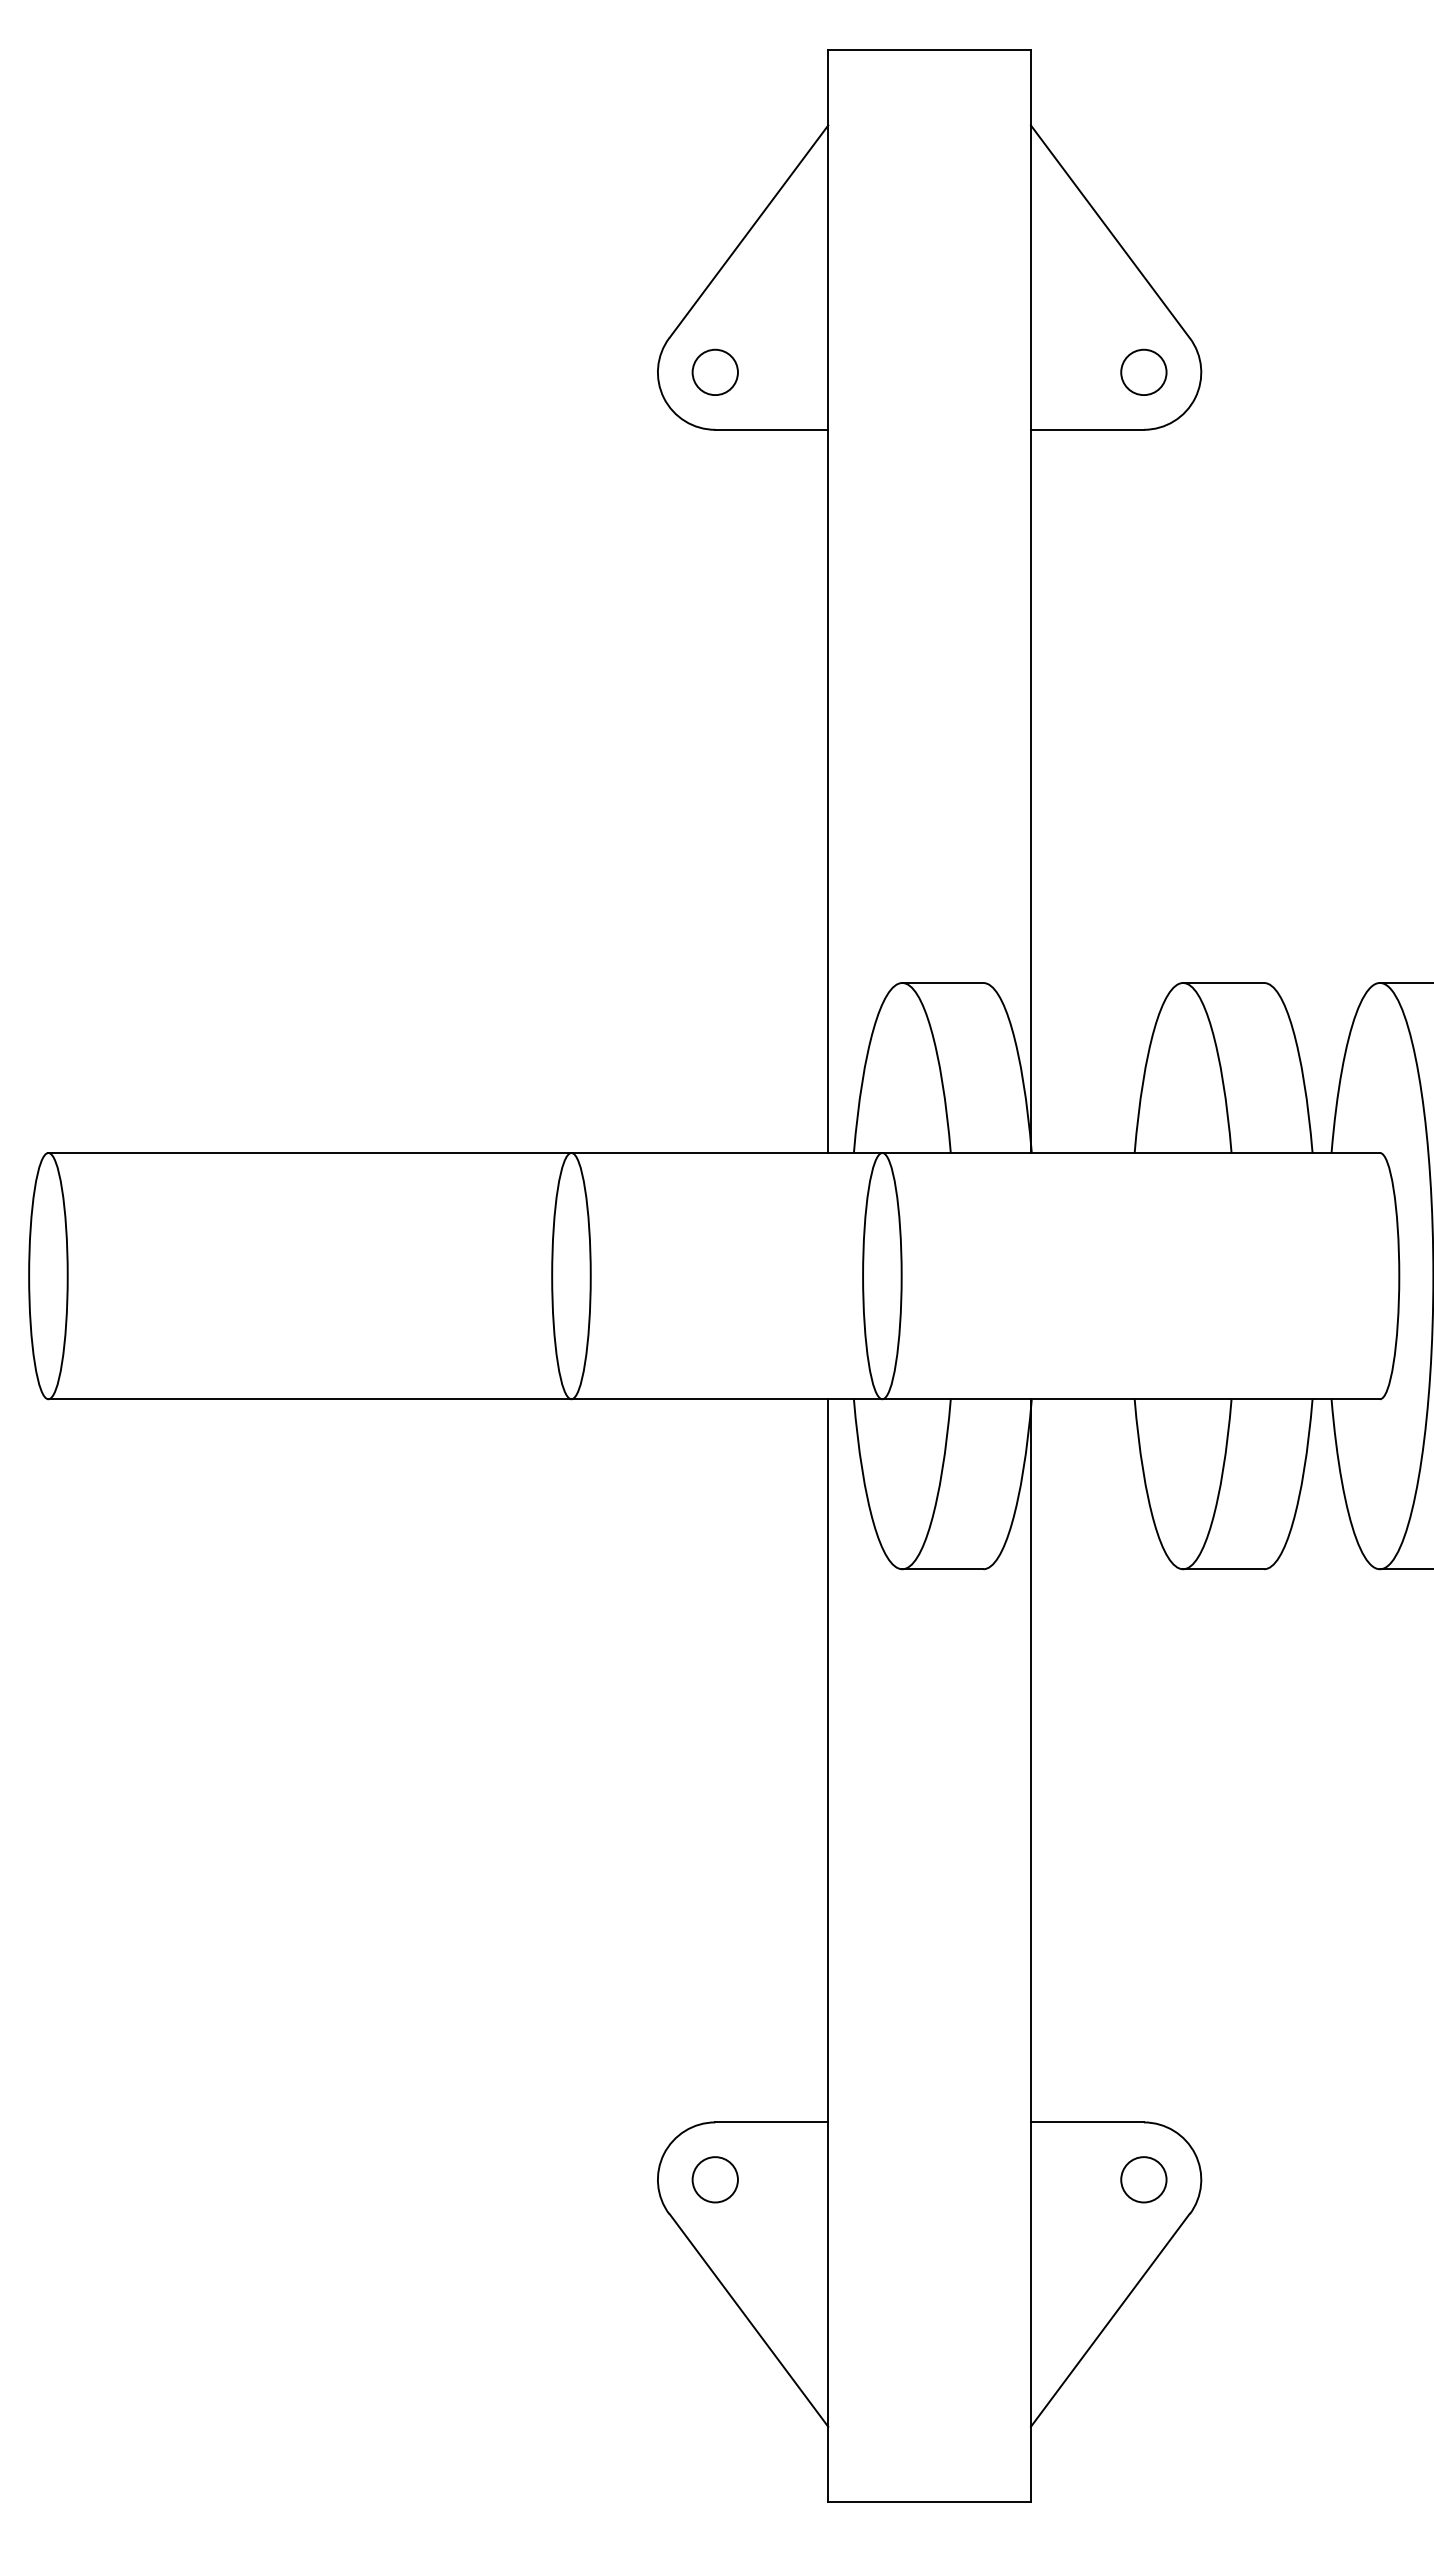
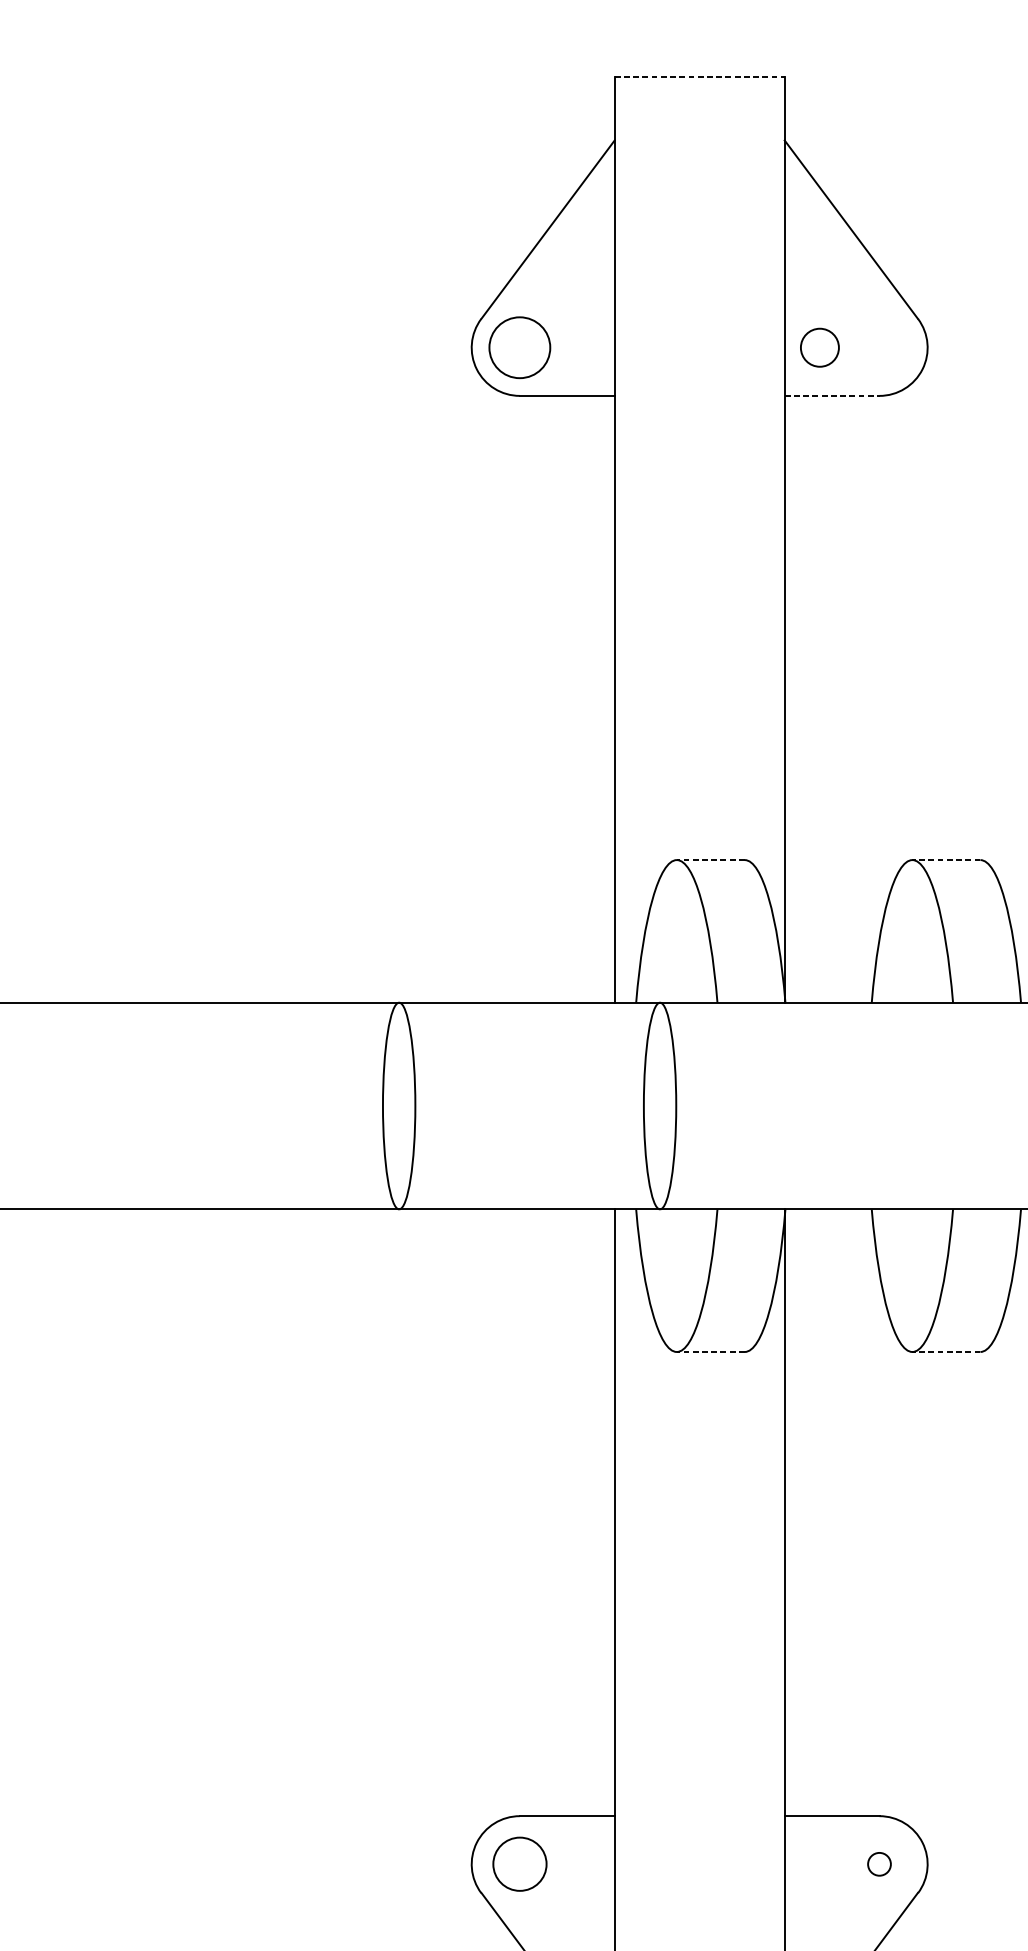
line: (930, 50) -> (700, 77), solid -> dashed
circle: (1143, 371) -> (819, 346), moved
circle: (714, 372) -> (519, 347), size x1.6
line: (1087, 429) -> (832, 395), solid -> dashed
line: (942, 983) -> (710, 860), solid -> dashed
line: (1223, 983) -> (946, 860), solid -> dashed
line: (942, 1569) -> (710, 1352), solid -> dashed
line: (1223, 1569) -> (946, 1352), solid -> dashed
circle: (714, 2179) -> (519, 1864), size x1.4
circle: (1143, 2179) -> (879, 1864), size x0.6

